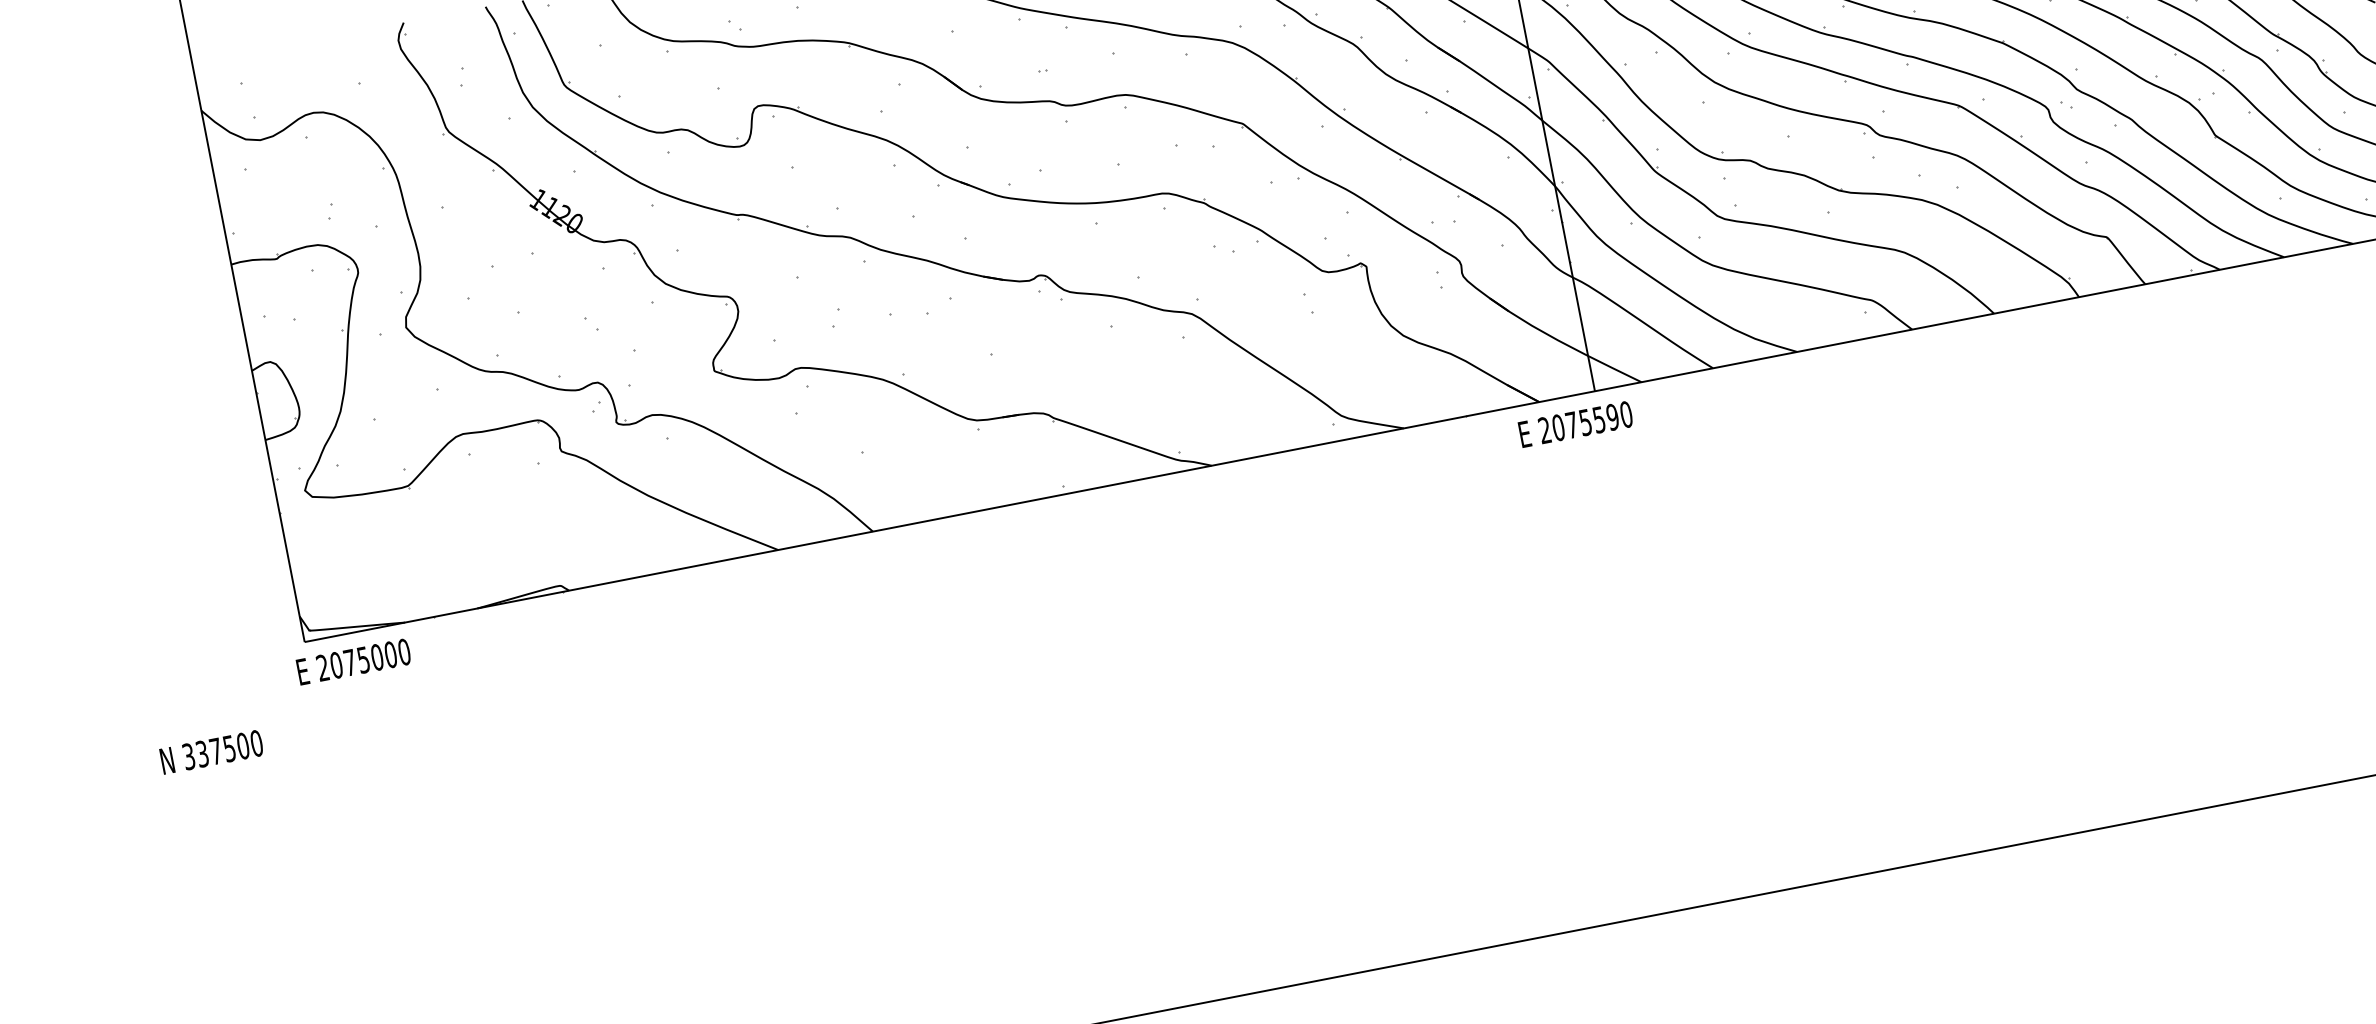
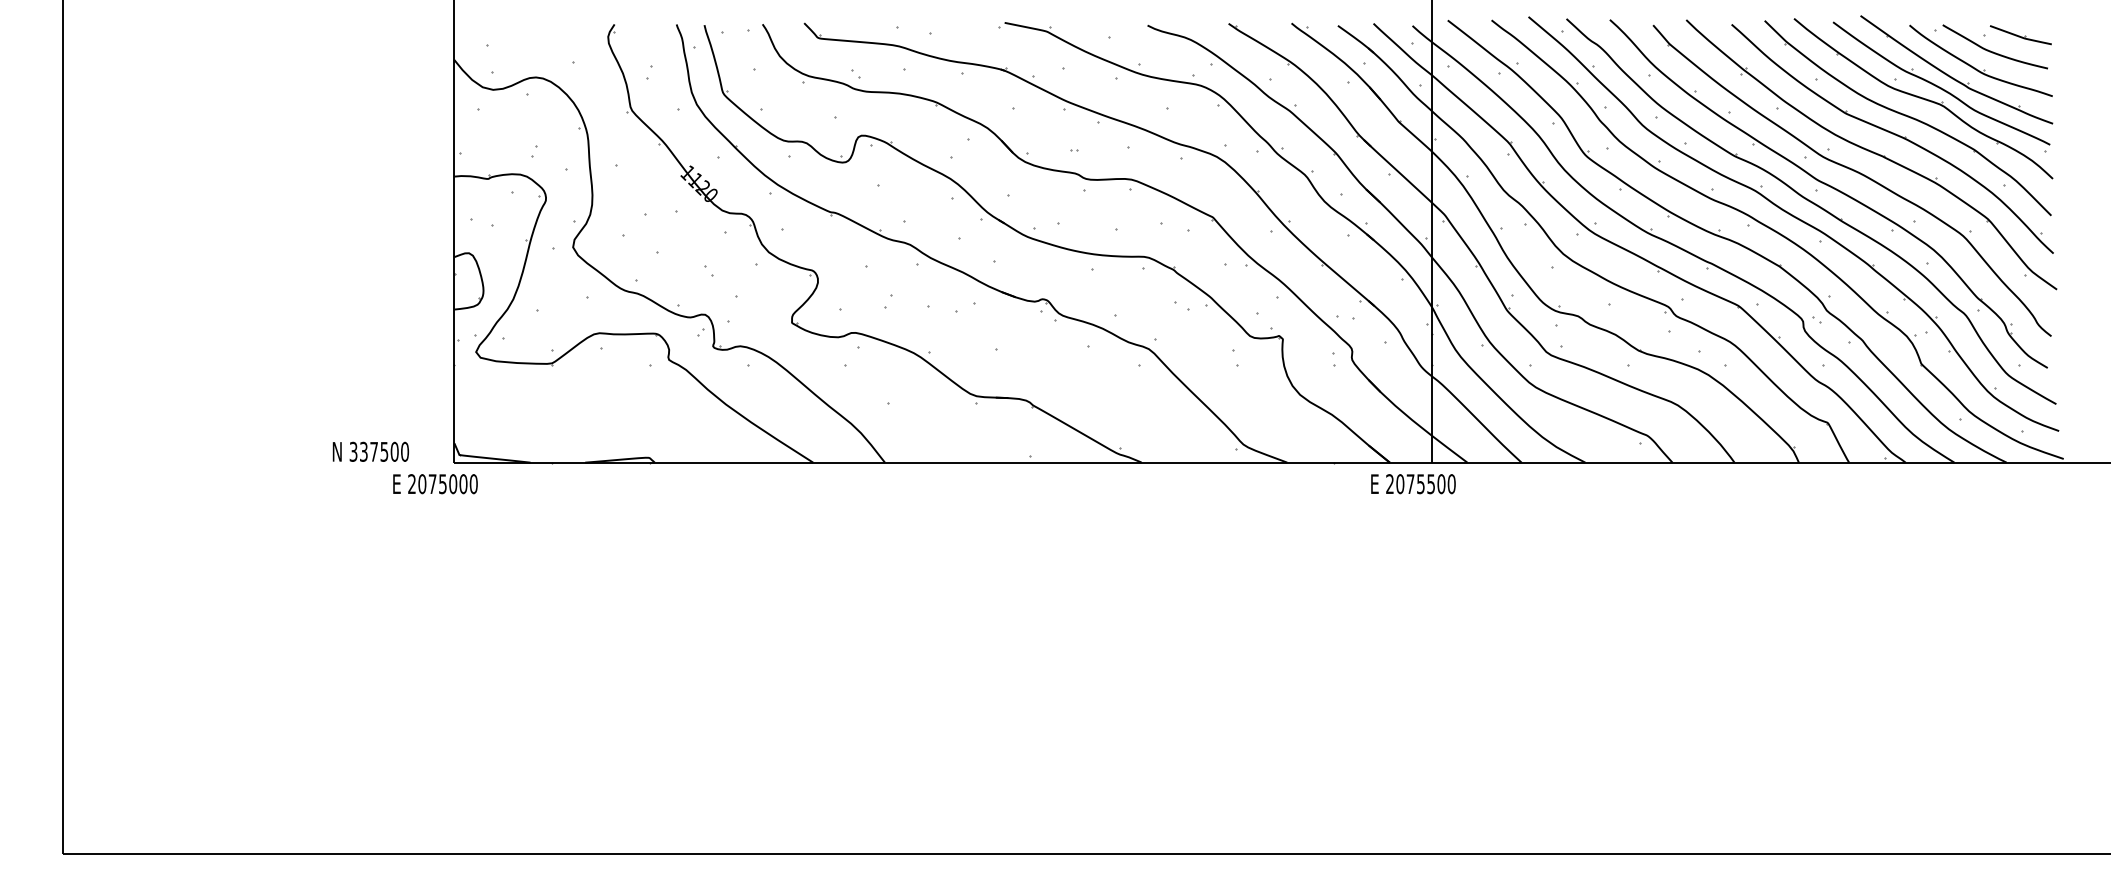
text: (1612, 417) -> (1441, 484), 2075590 -> 2075500
text: (353, 662) -> (435, 484), moved
text: (211, 751) -> (370, 451), moved

